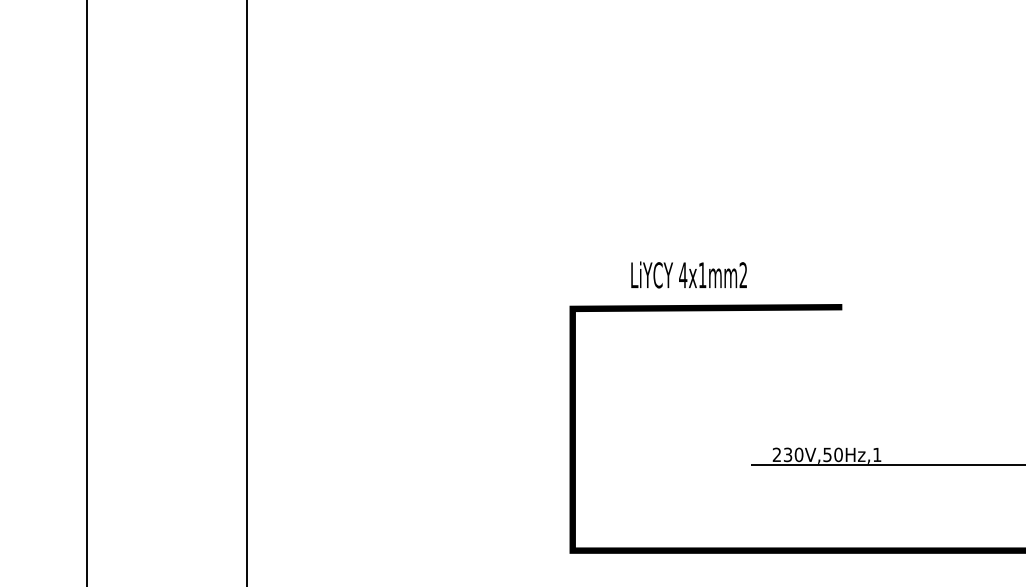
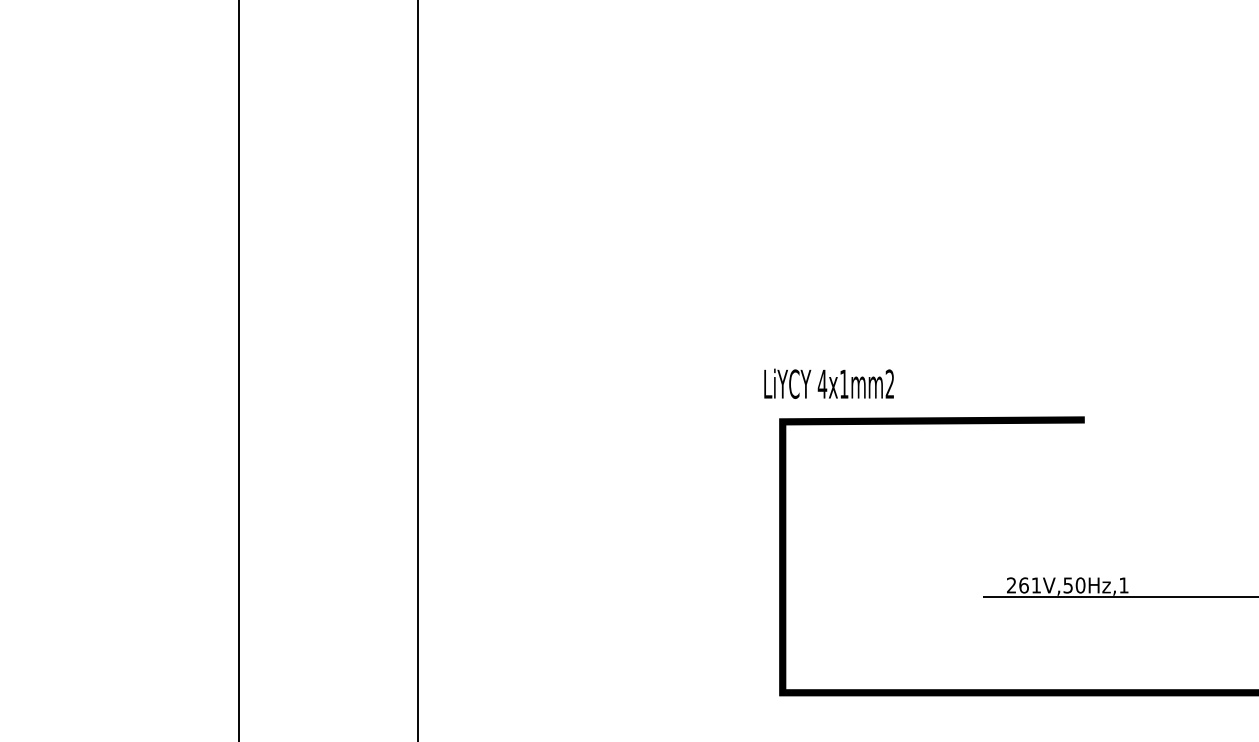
text: (688, 274) -> (828, 383), moved
text: (793, 454) -> (1030, 585), 230V,50Hz,1 -> 261V,50Hz,1

